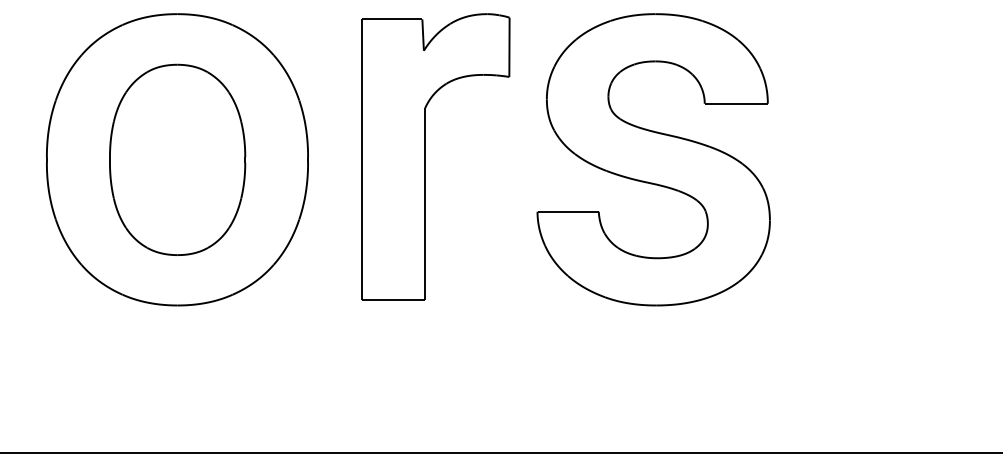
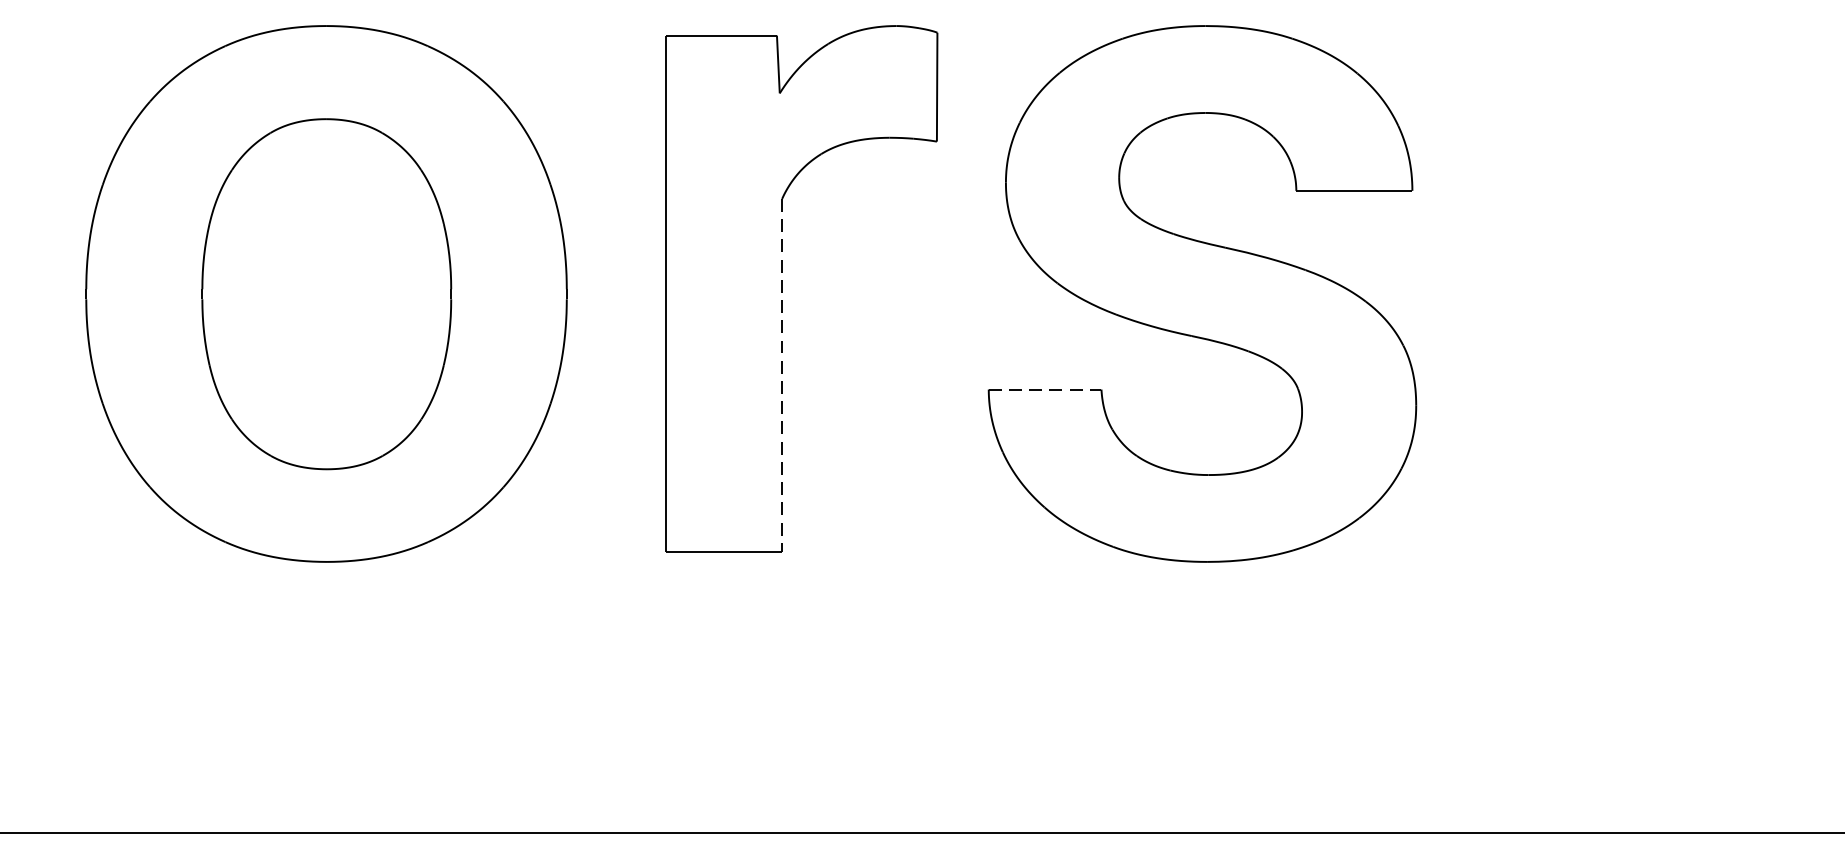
line: (425, 204) -> (782, 376), solid -> dashed
line: (568, 211) -> (1045, 389), solid -> dashed

